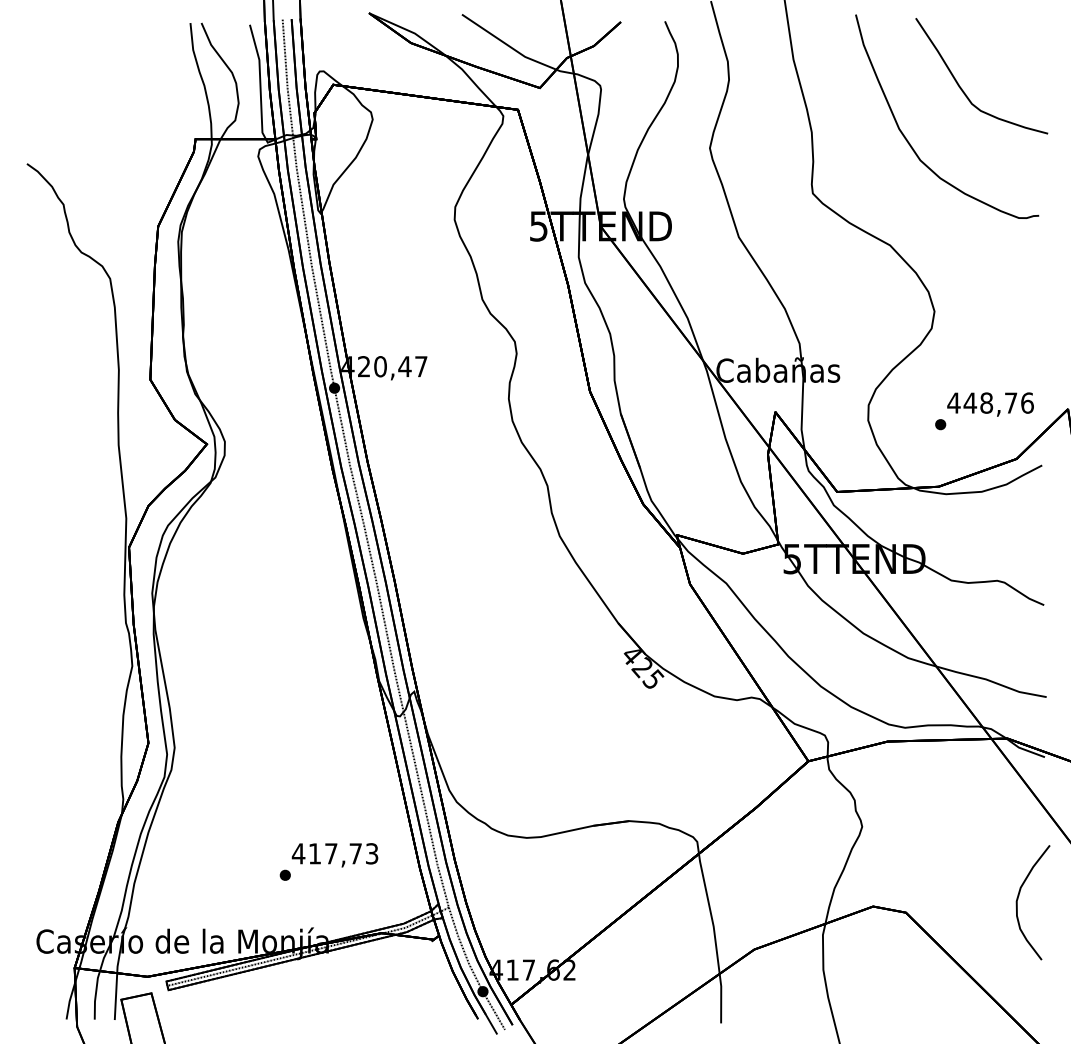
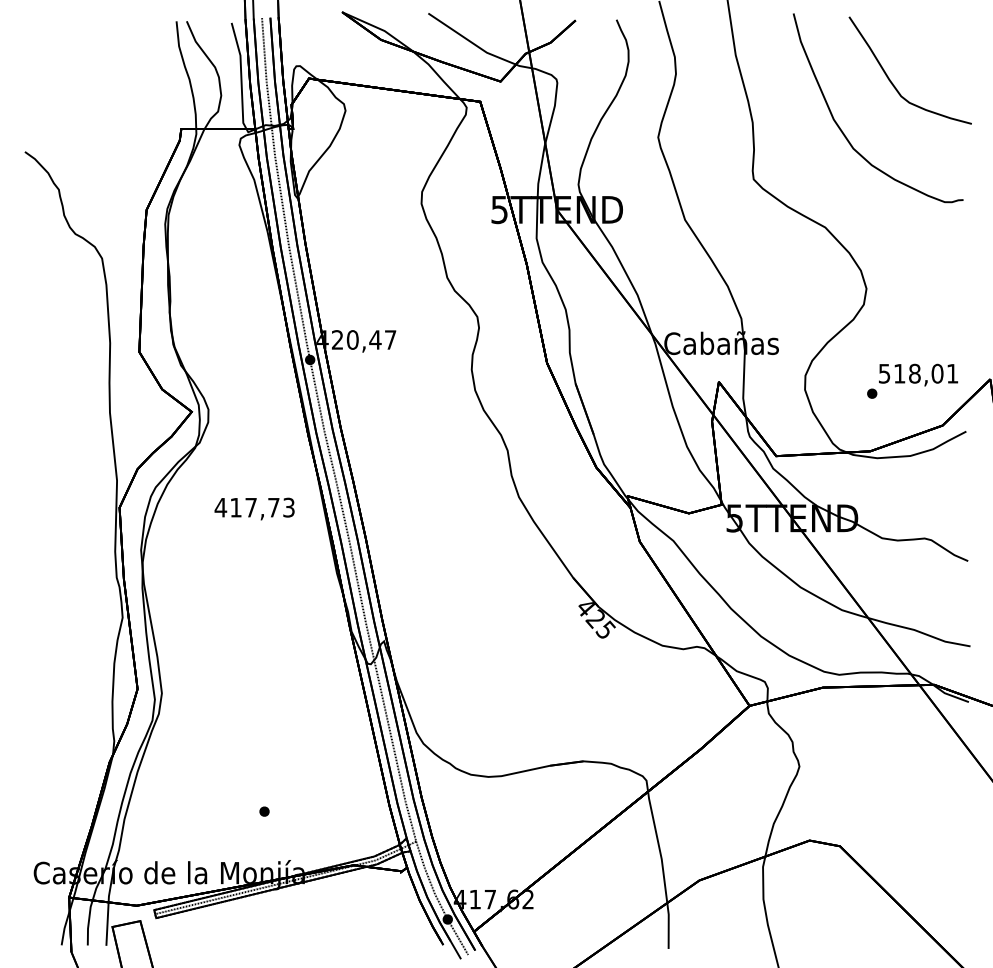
text: (990, 402) -> (918, 373), 448,76 -> 518,01
text: (334, 854) -> (254, 508), moved
curve: (1018, 898) -> (944, 833), removed

